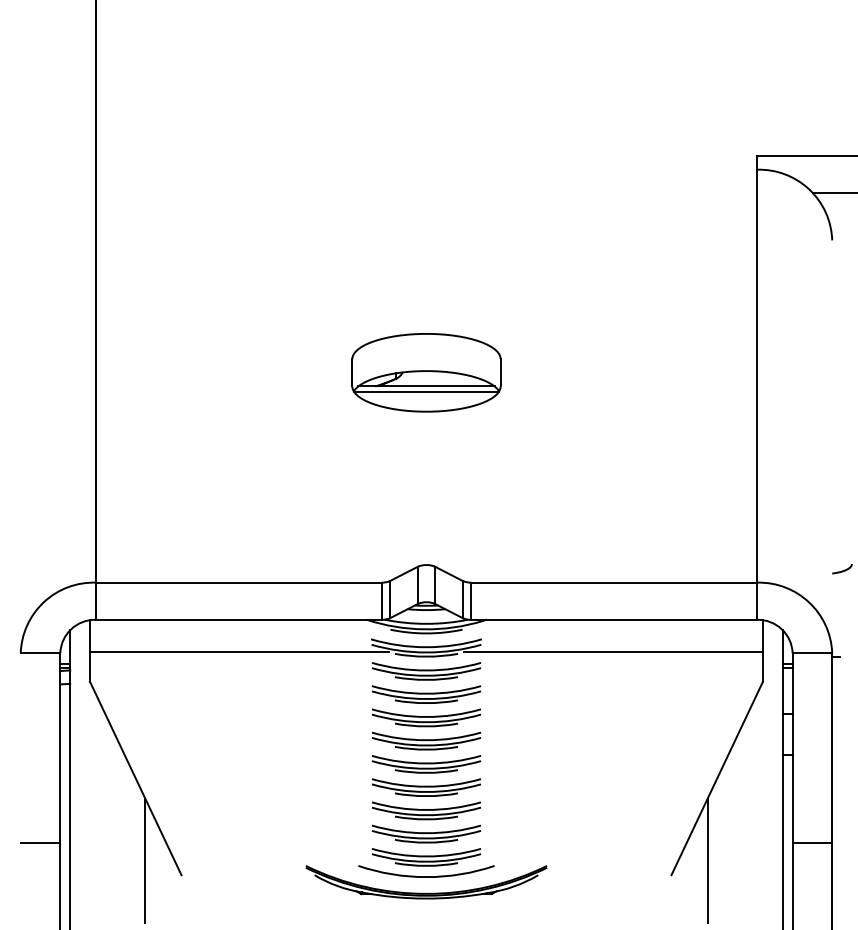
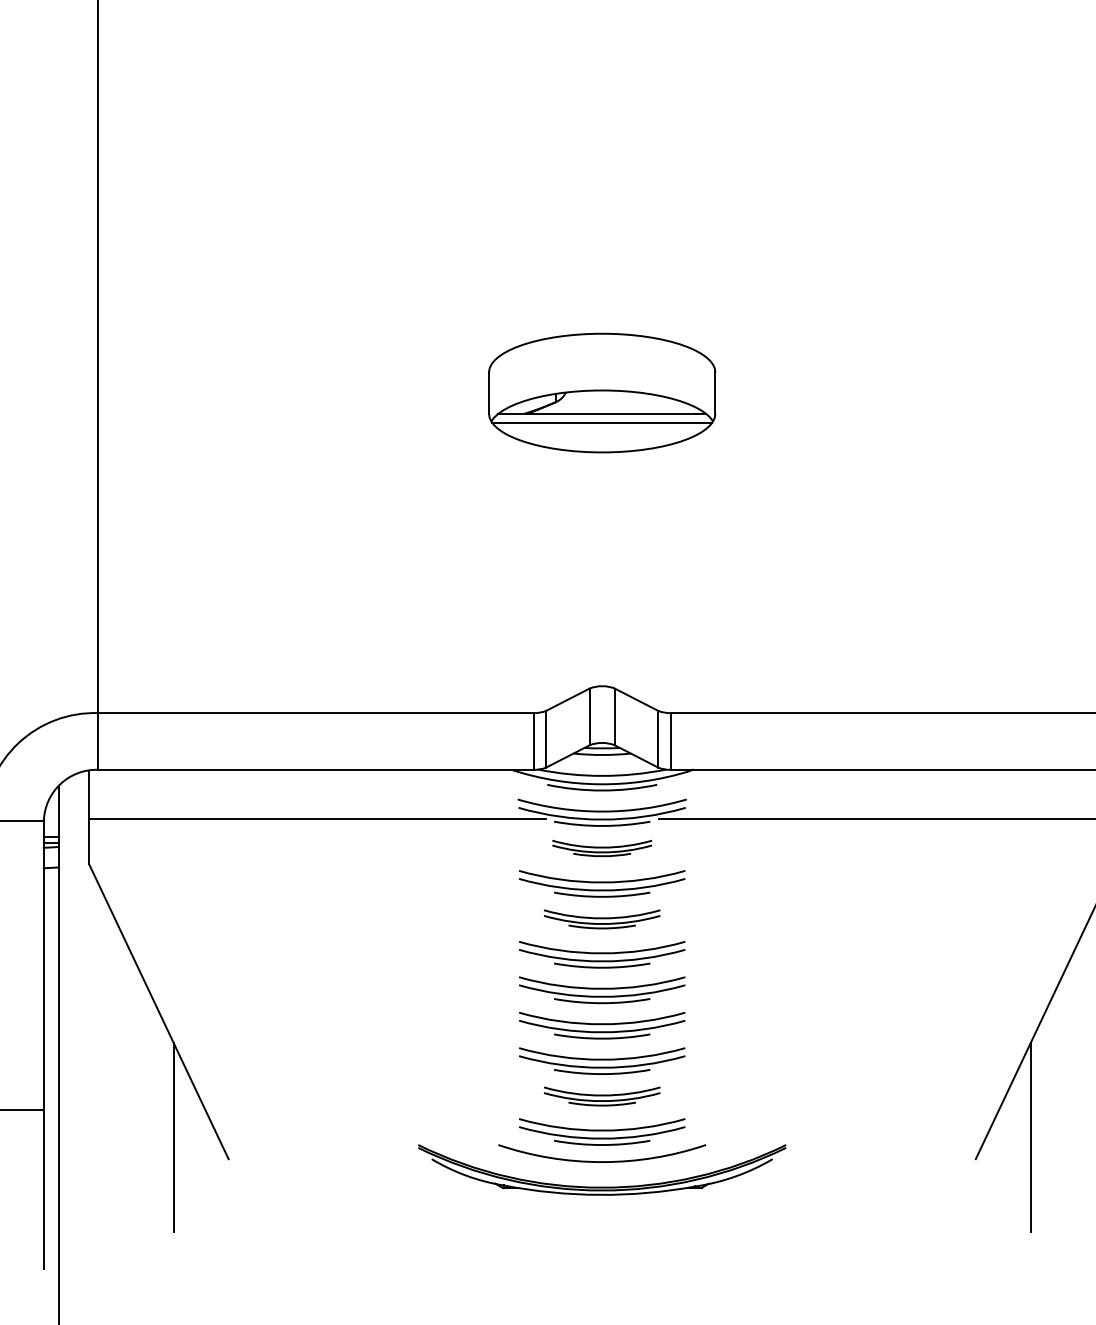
part: (426, 671) -> (602, 848), size x0.6
part: (426, 717) -> (602, 918), size x0.7
part: (426, 833) -> (602, 1095), size x0.7

